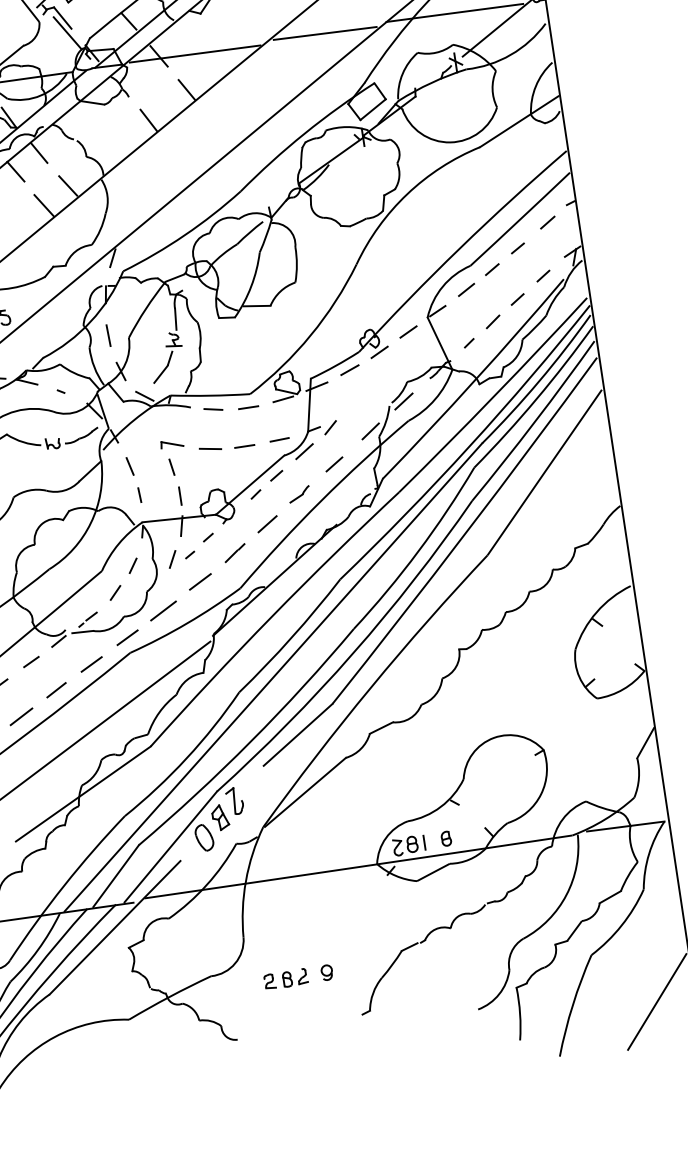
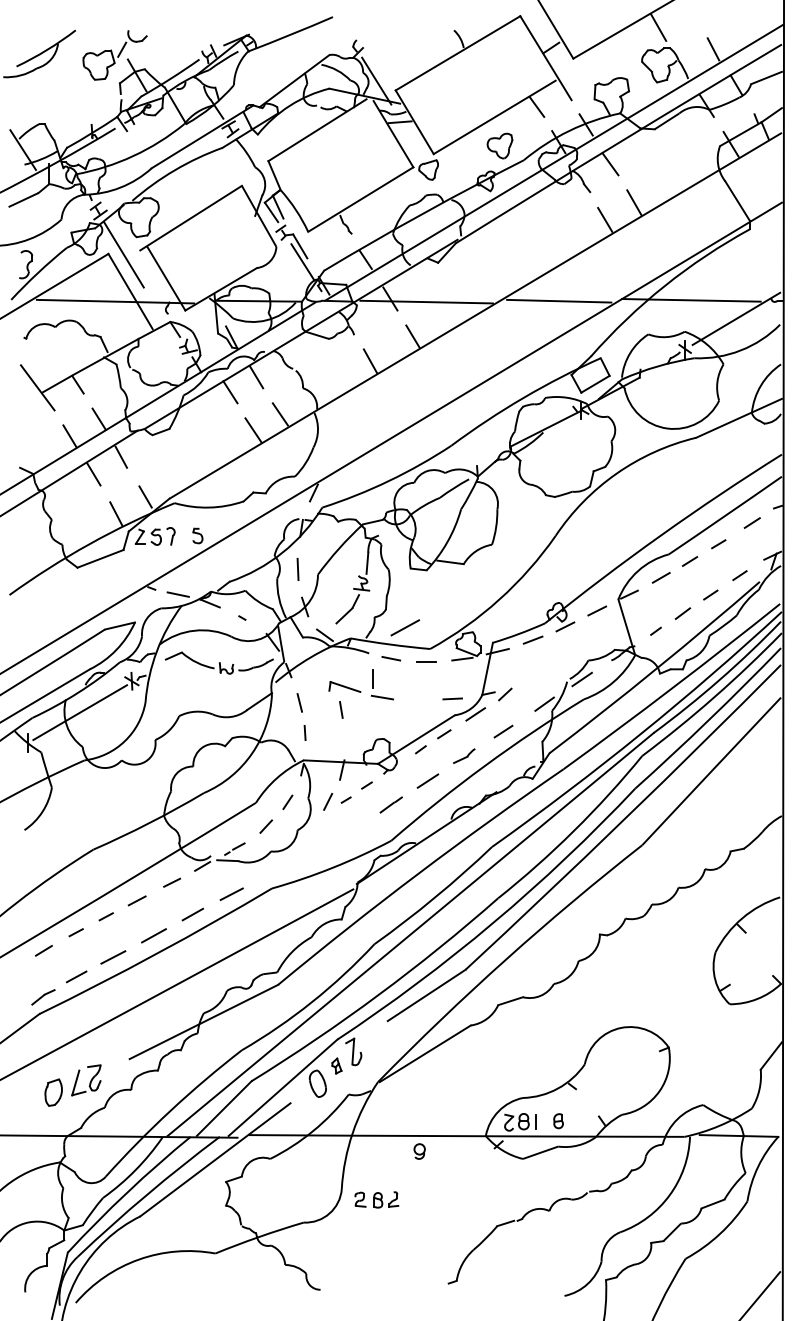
part: (171, 443) -> (344, 686), size x1.4
line: (244, 445) -> (416, 699), removed
line: (179, 495) -> (372, 678), moved
line: (199, 582) -> (351, 828), removed
line: (163, 610) -> (405, 627), moved
line: (127, 637) -> (271, 872), removed
part: (220, 817) -> (336, 1065), size x0.6
part: (326, 972) -> (419, 1151), moved
part: (285, 978) -> (376, 1199), moved

